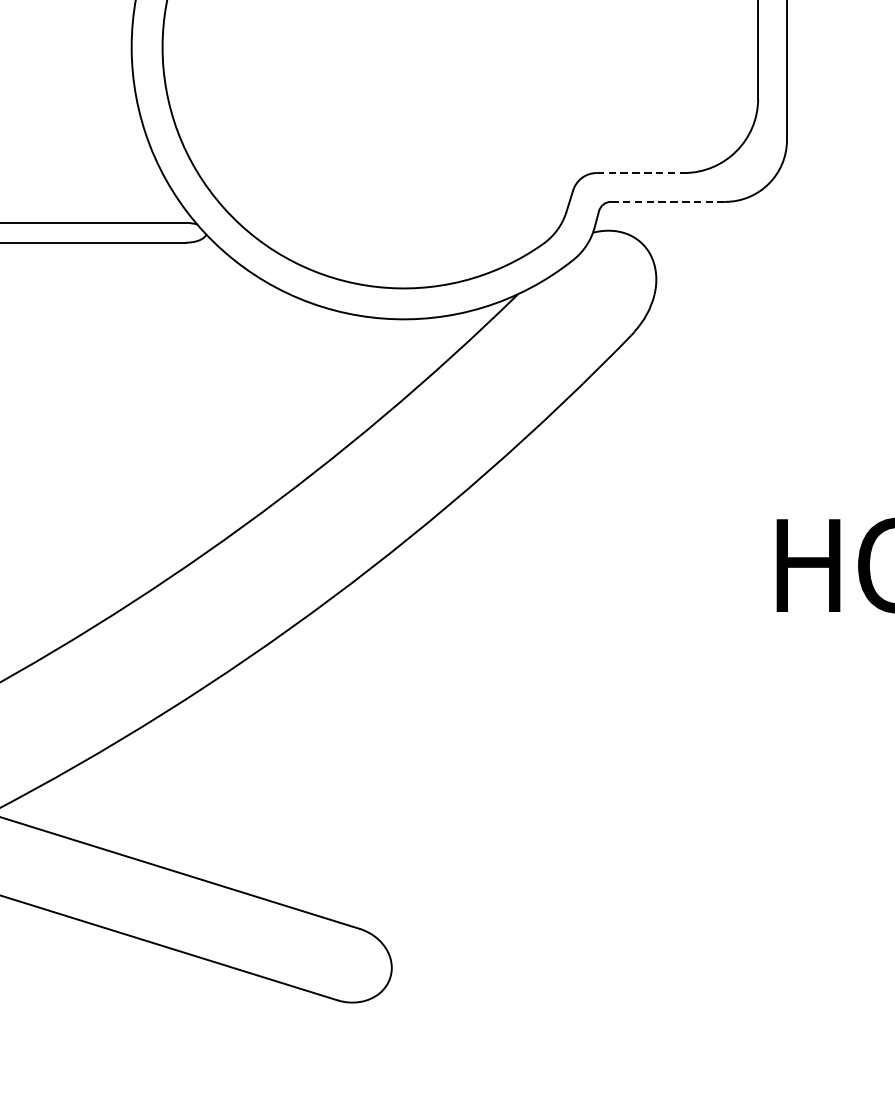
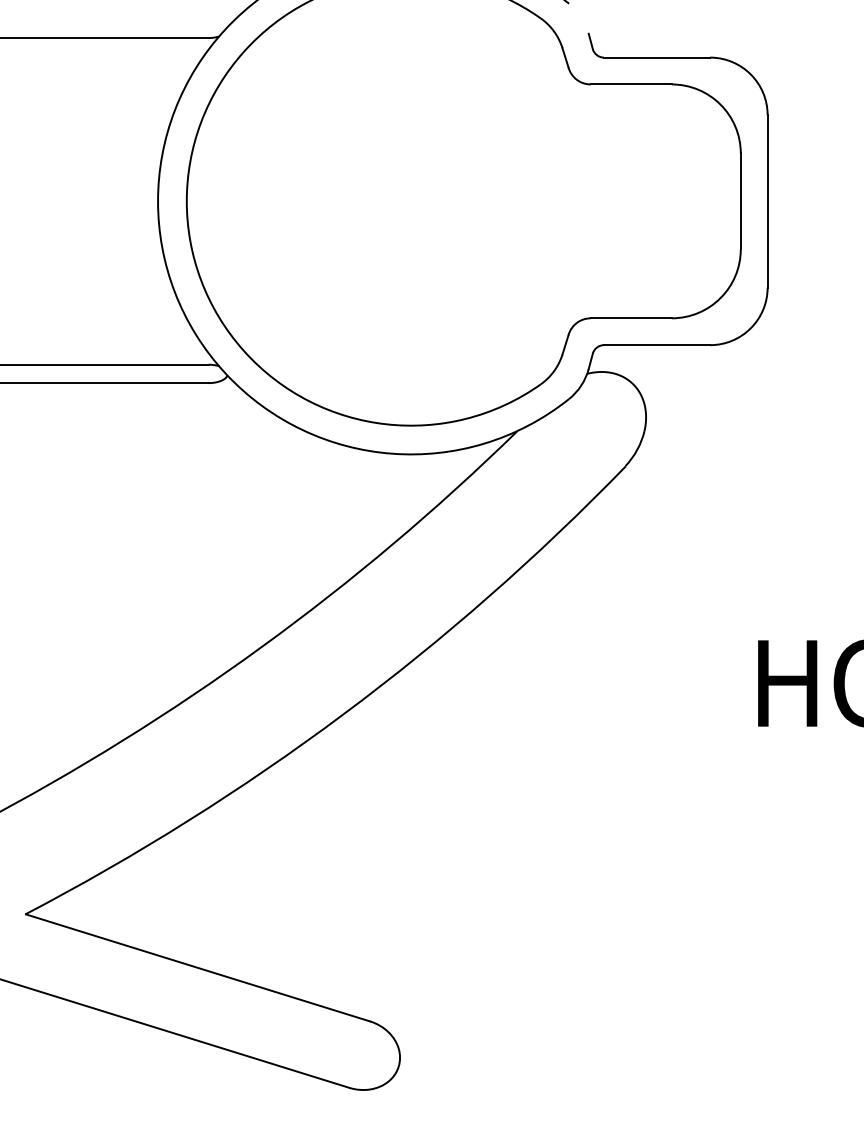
line: (640, 173) -> (631, 318), dashed -> solid
line: (668, 202) -> (657, 345), dashed -> solid

